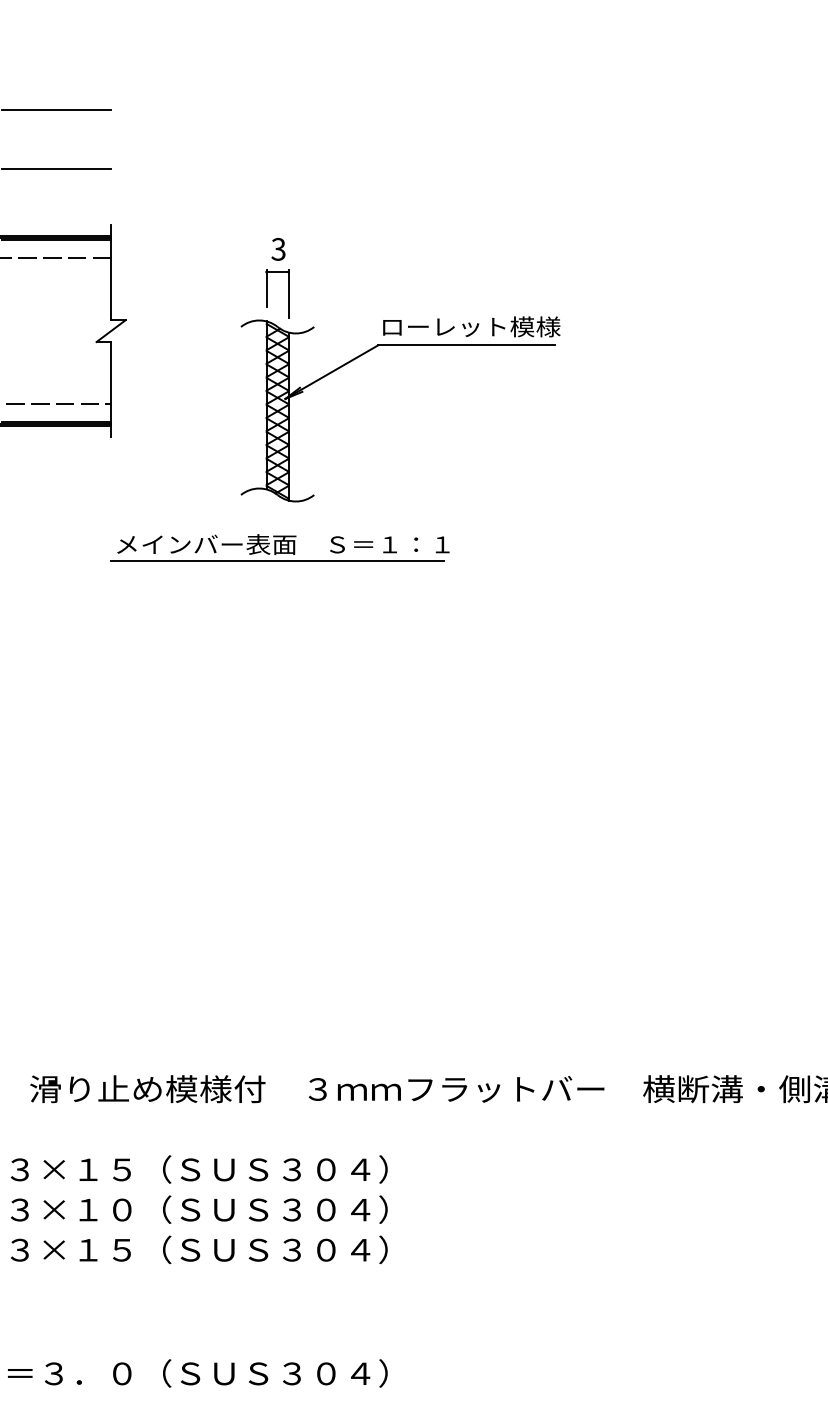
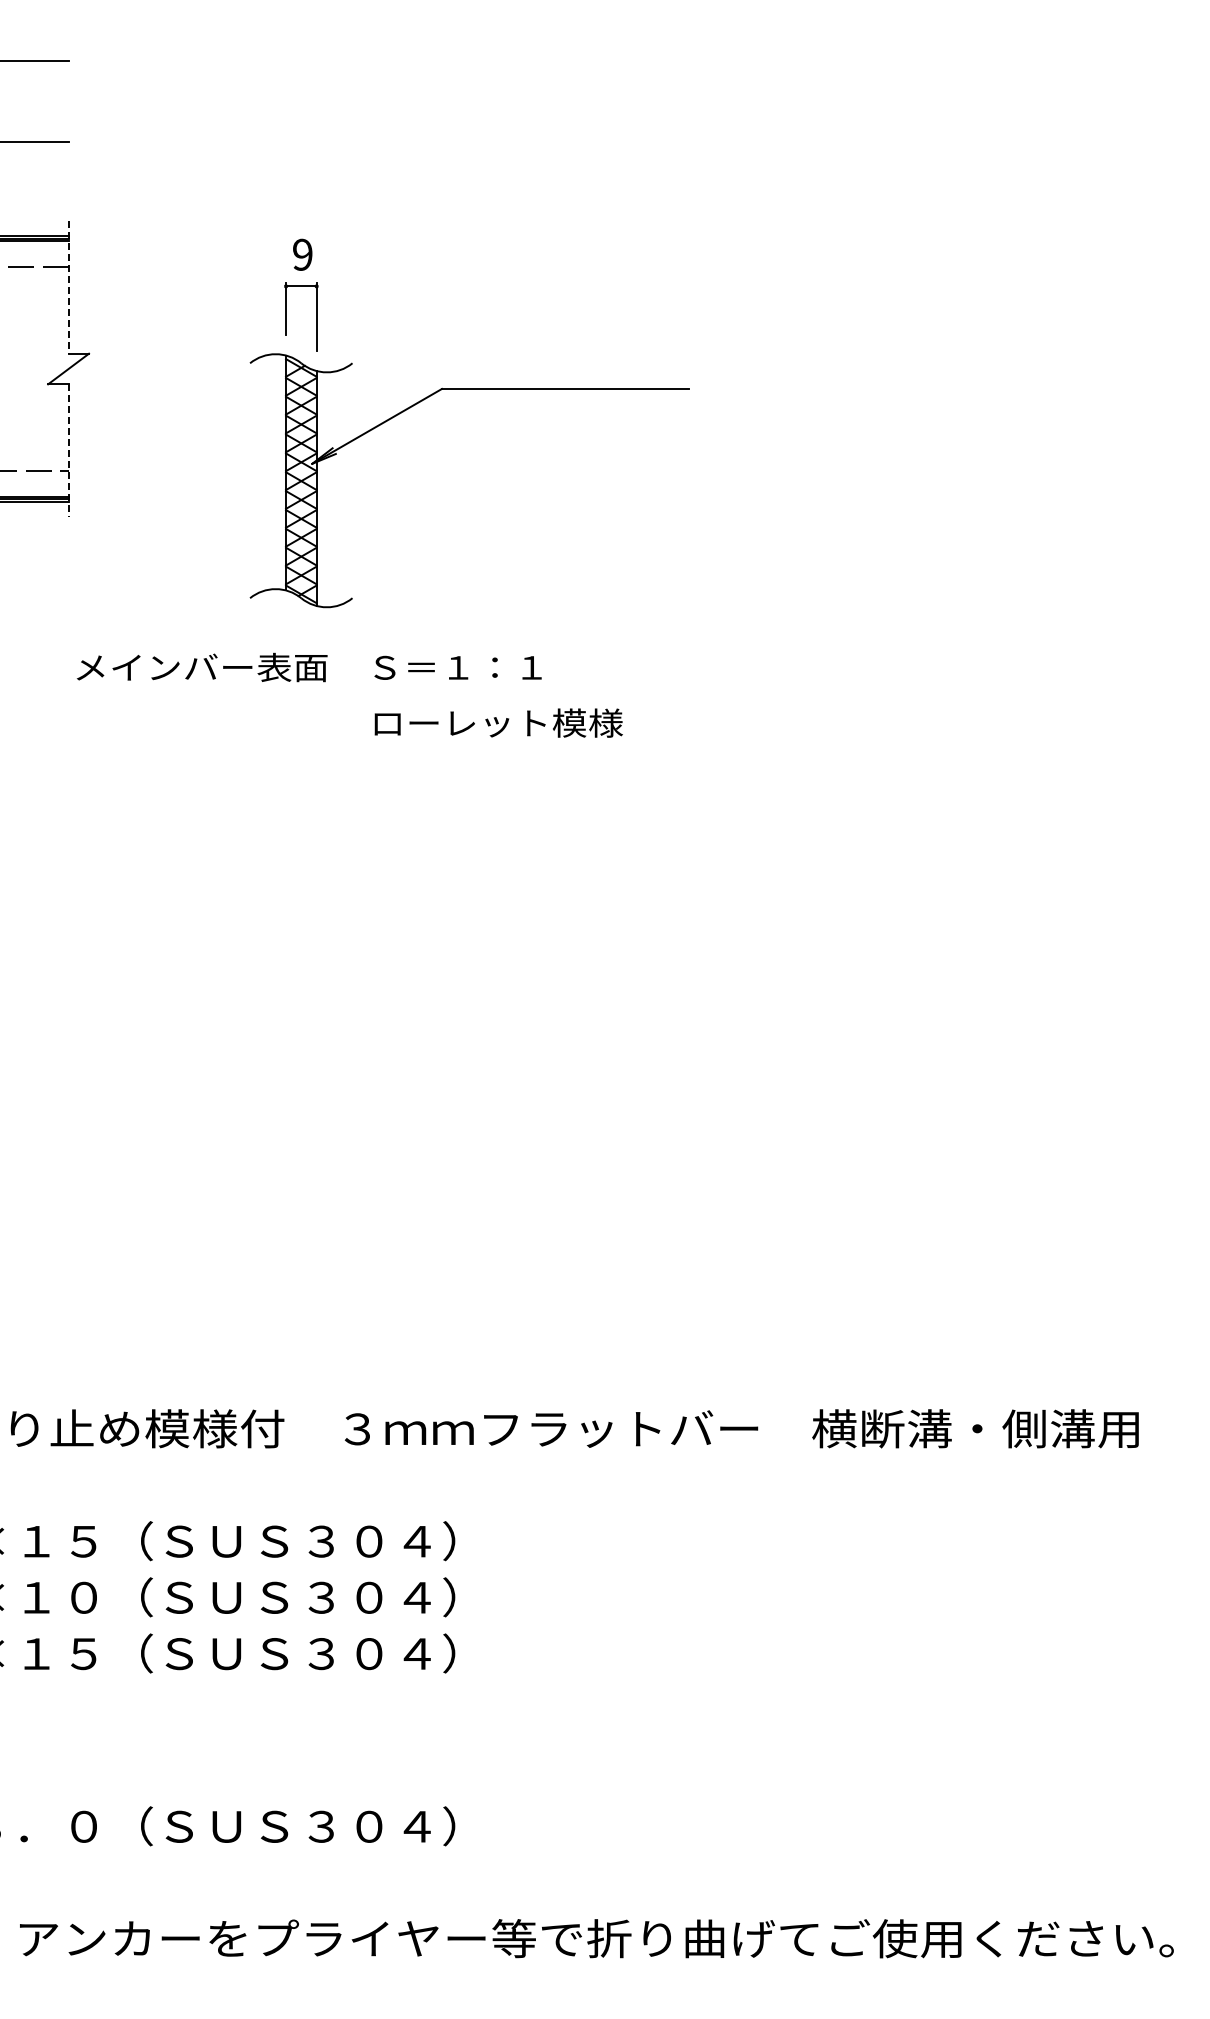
text: (278, 249) -> (302, 254), 3 -> 9
line: (111, 272) -> (68, 287), solid -> dashed
text: (471, 326) -> (498, 722), moved
line: (111, 390) -> (68, 451), solid -> dashed
line: (277, 561) -> (301, 690), removed

